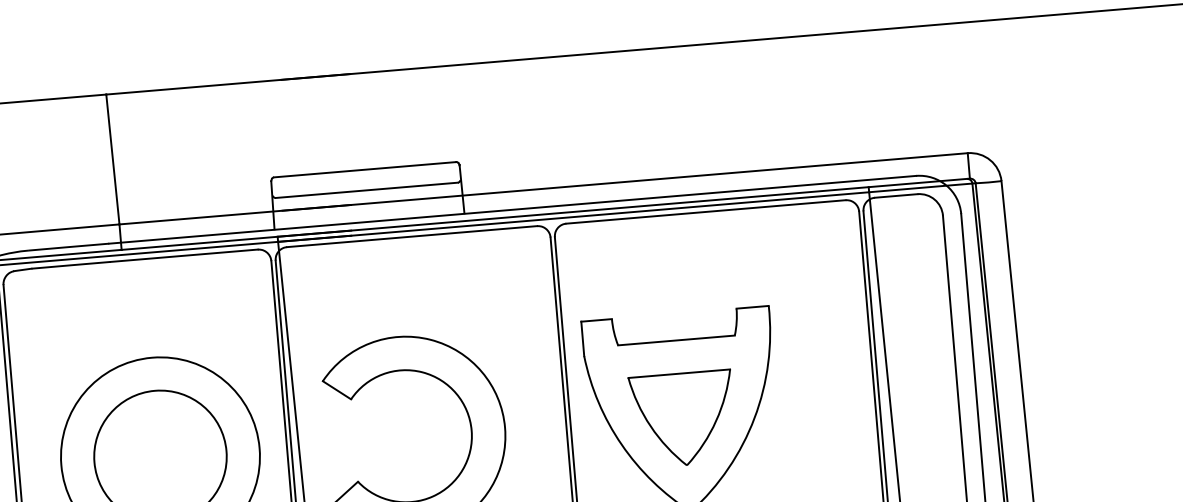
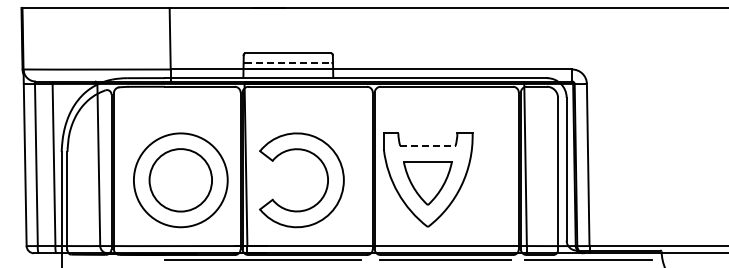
line: (367, 190) -> (288, 63), solid -> dashed
line: (675, 341) -> (427, 146), solid -> dashed

